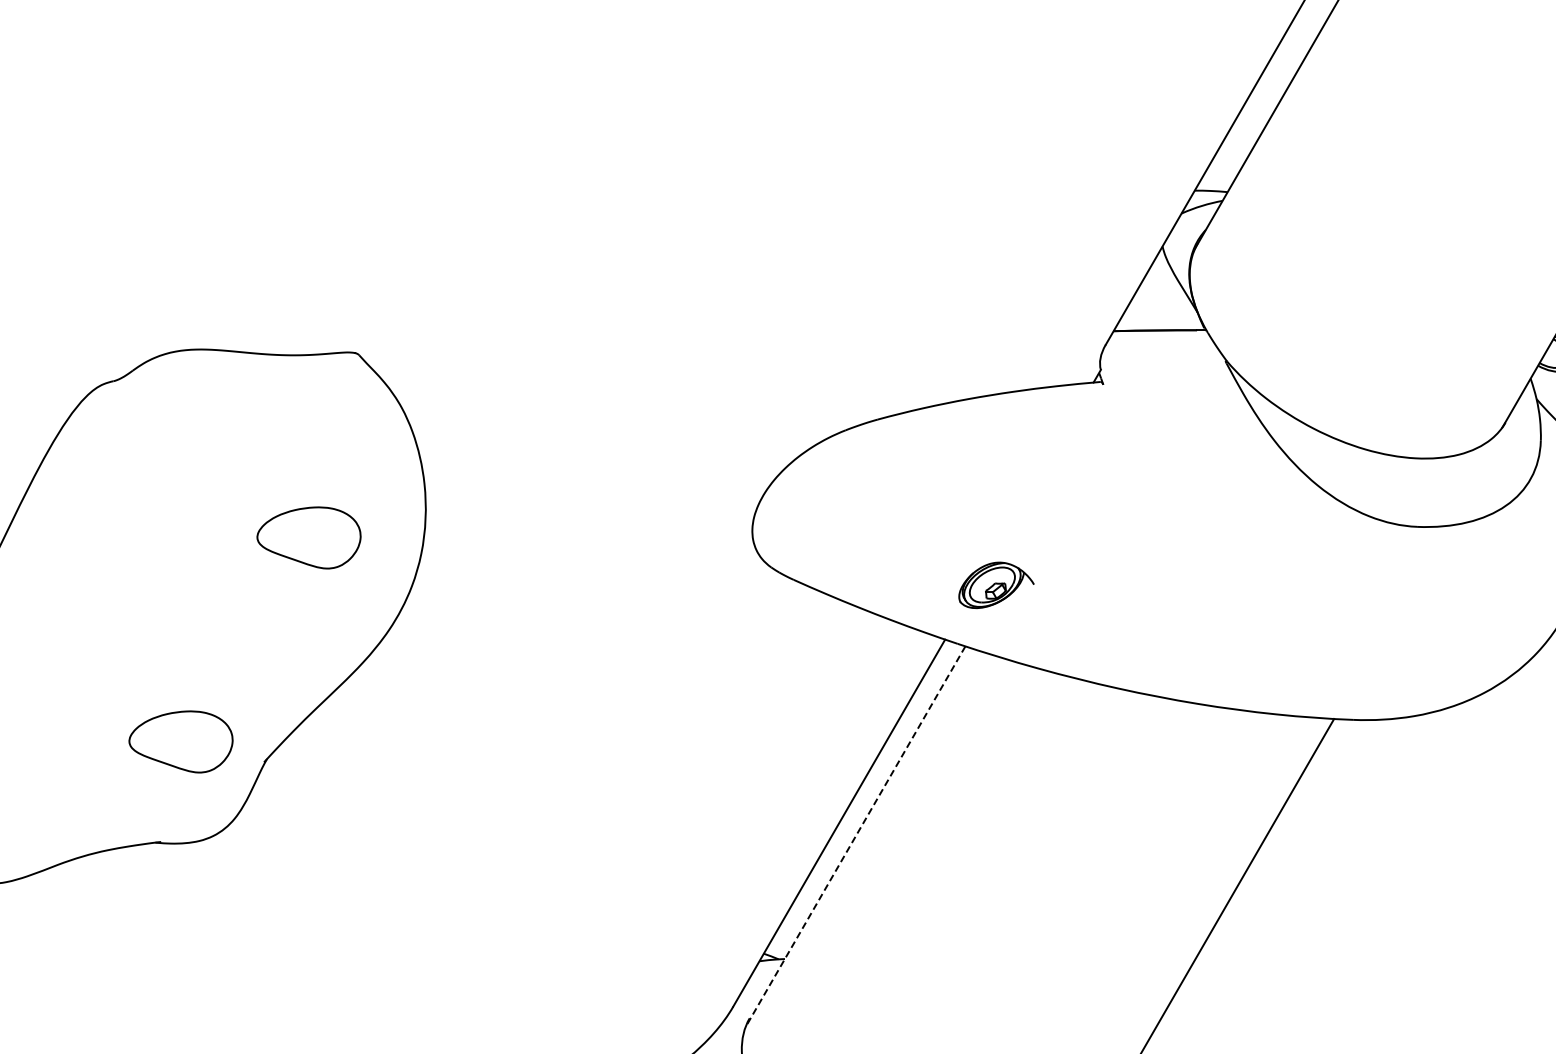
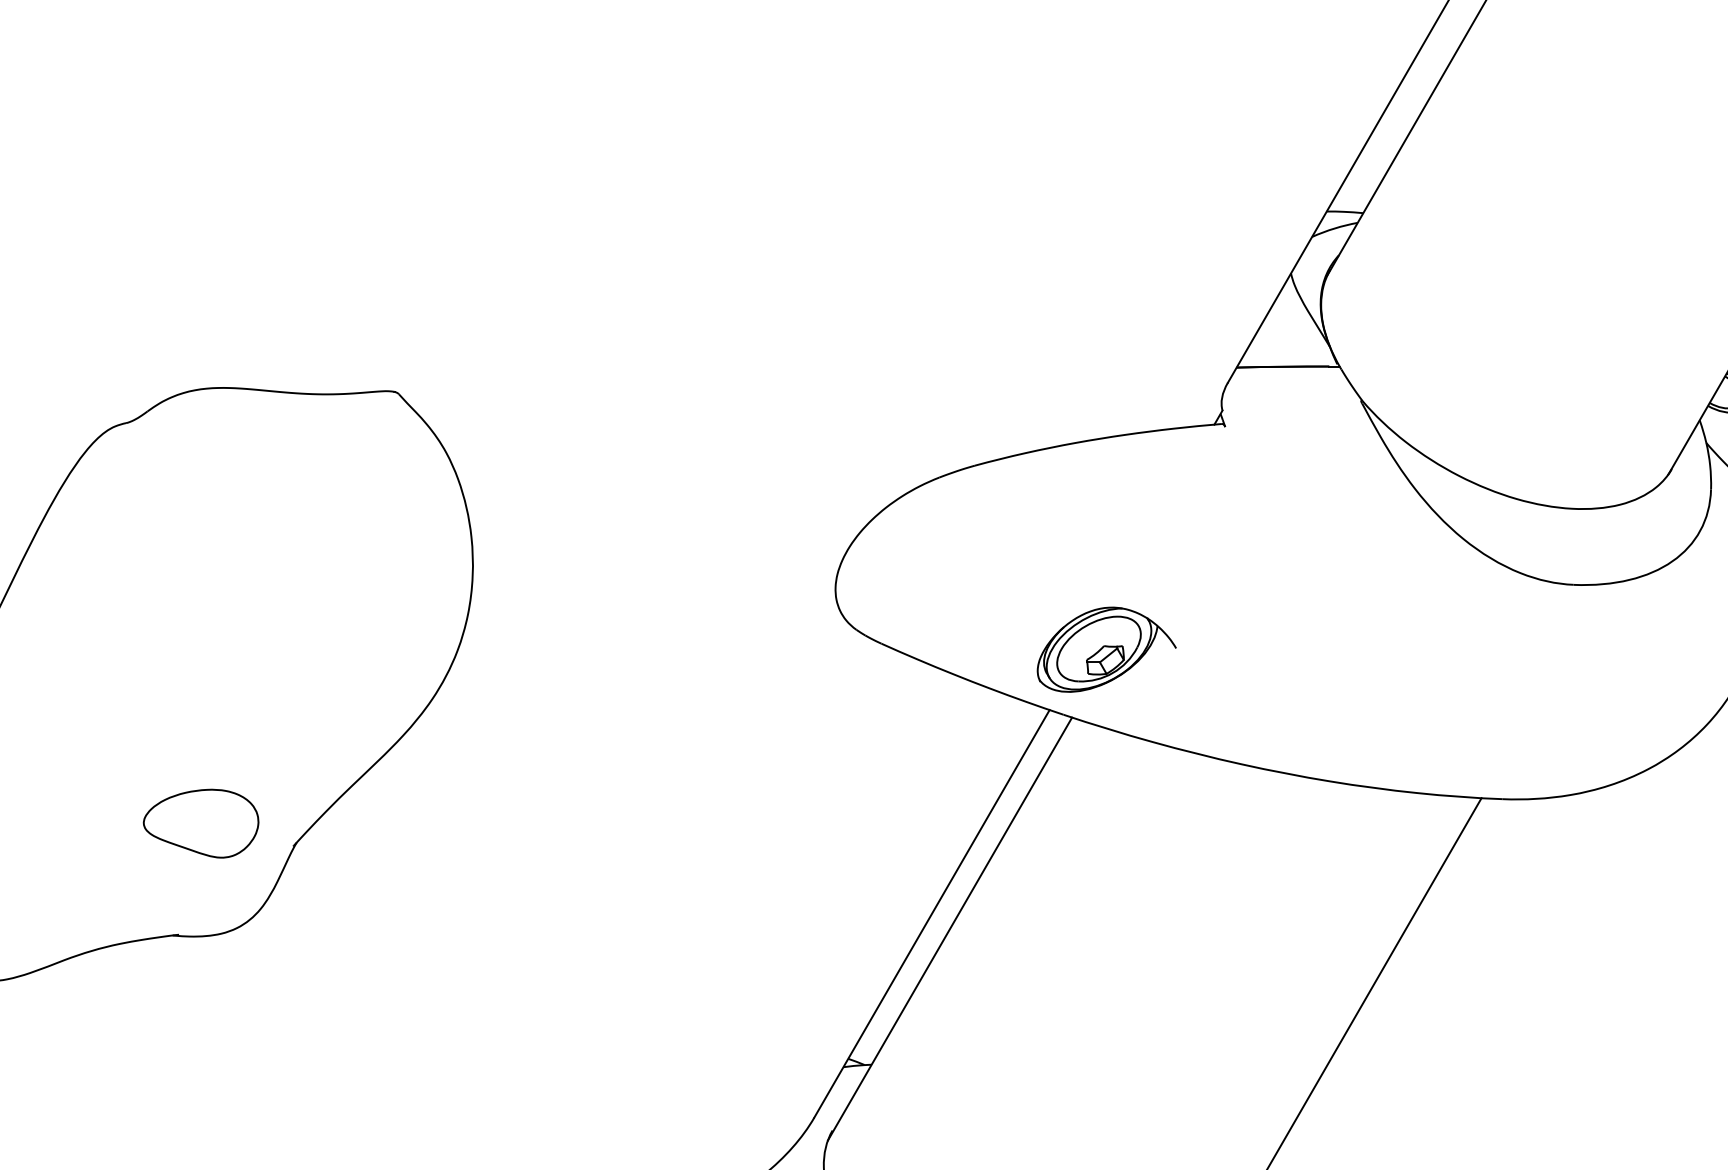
part: (308, 537) -> (342, 596), removed
part: (996, 585) -> (1106, 649), size x1.67
line: (855, 836) -> (950, 928), dashed -> solid

